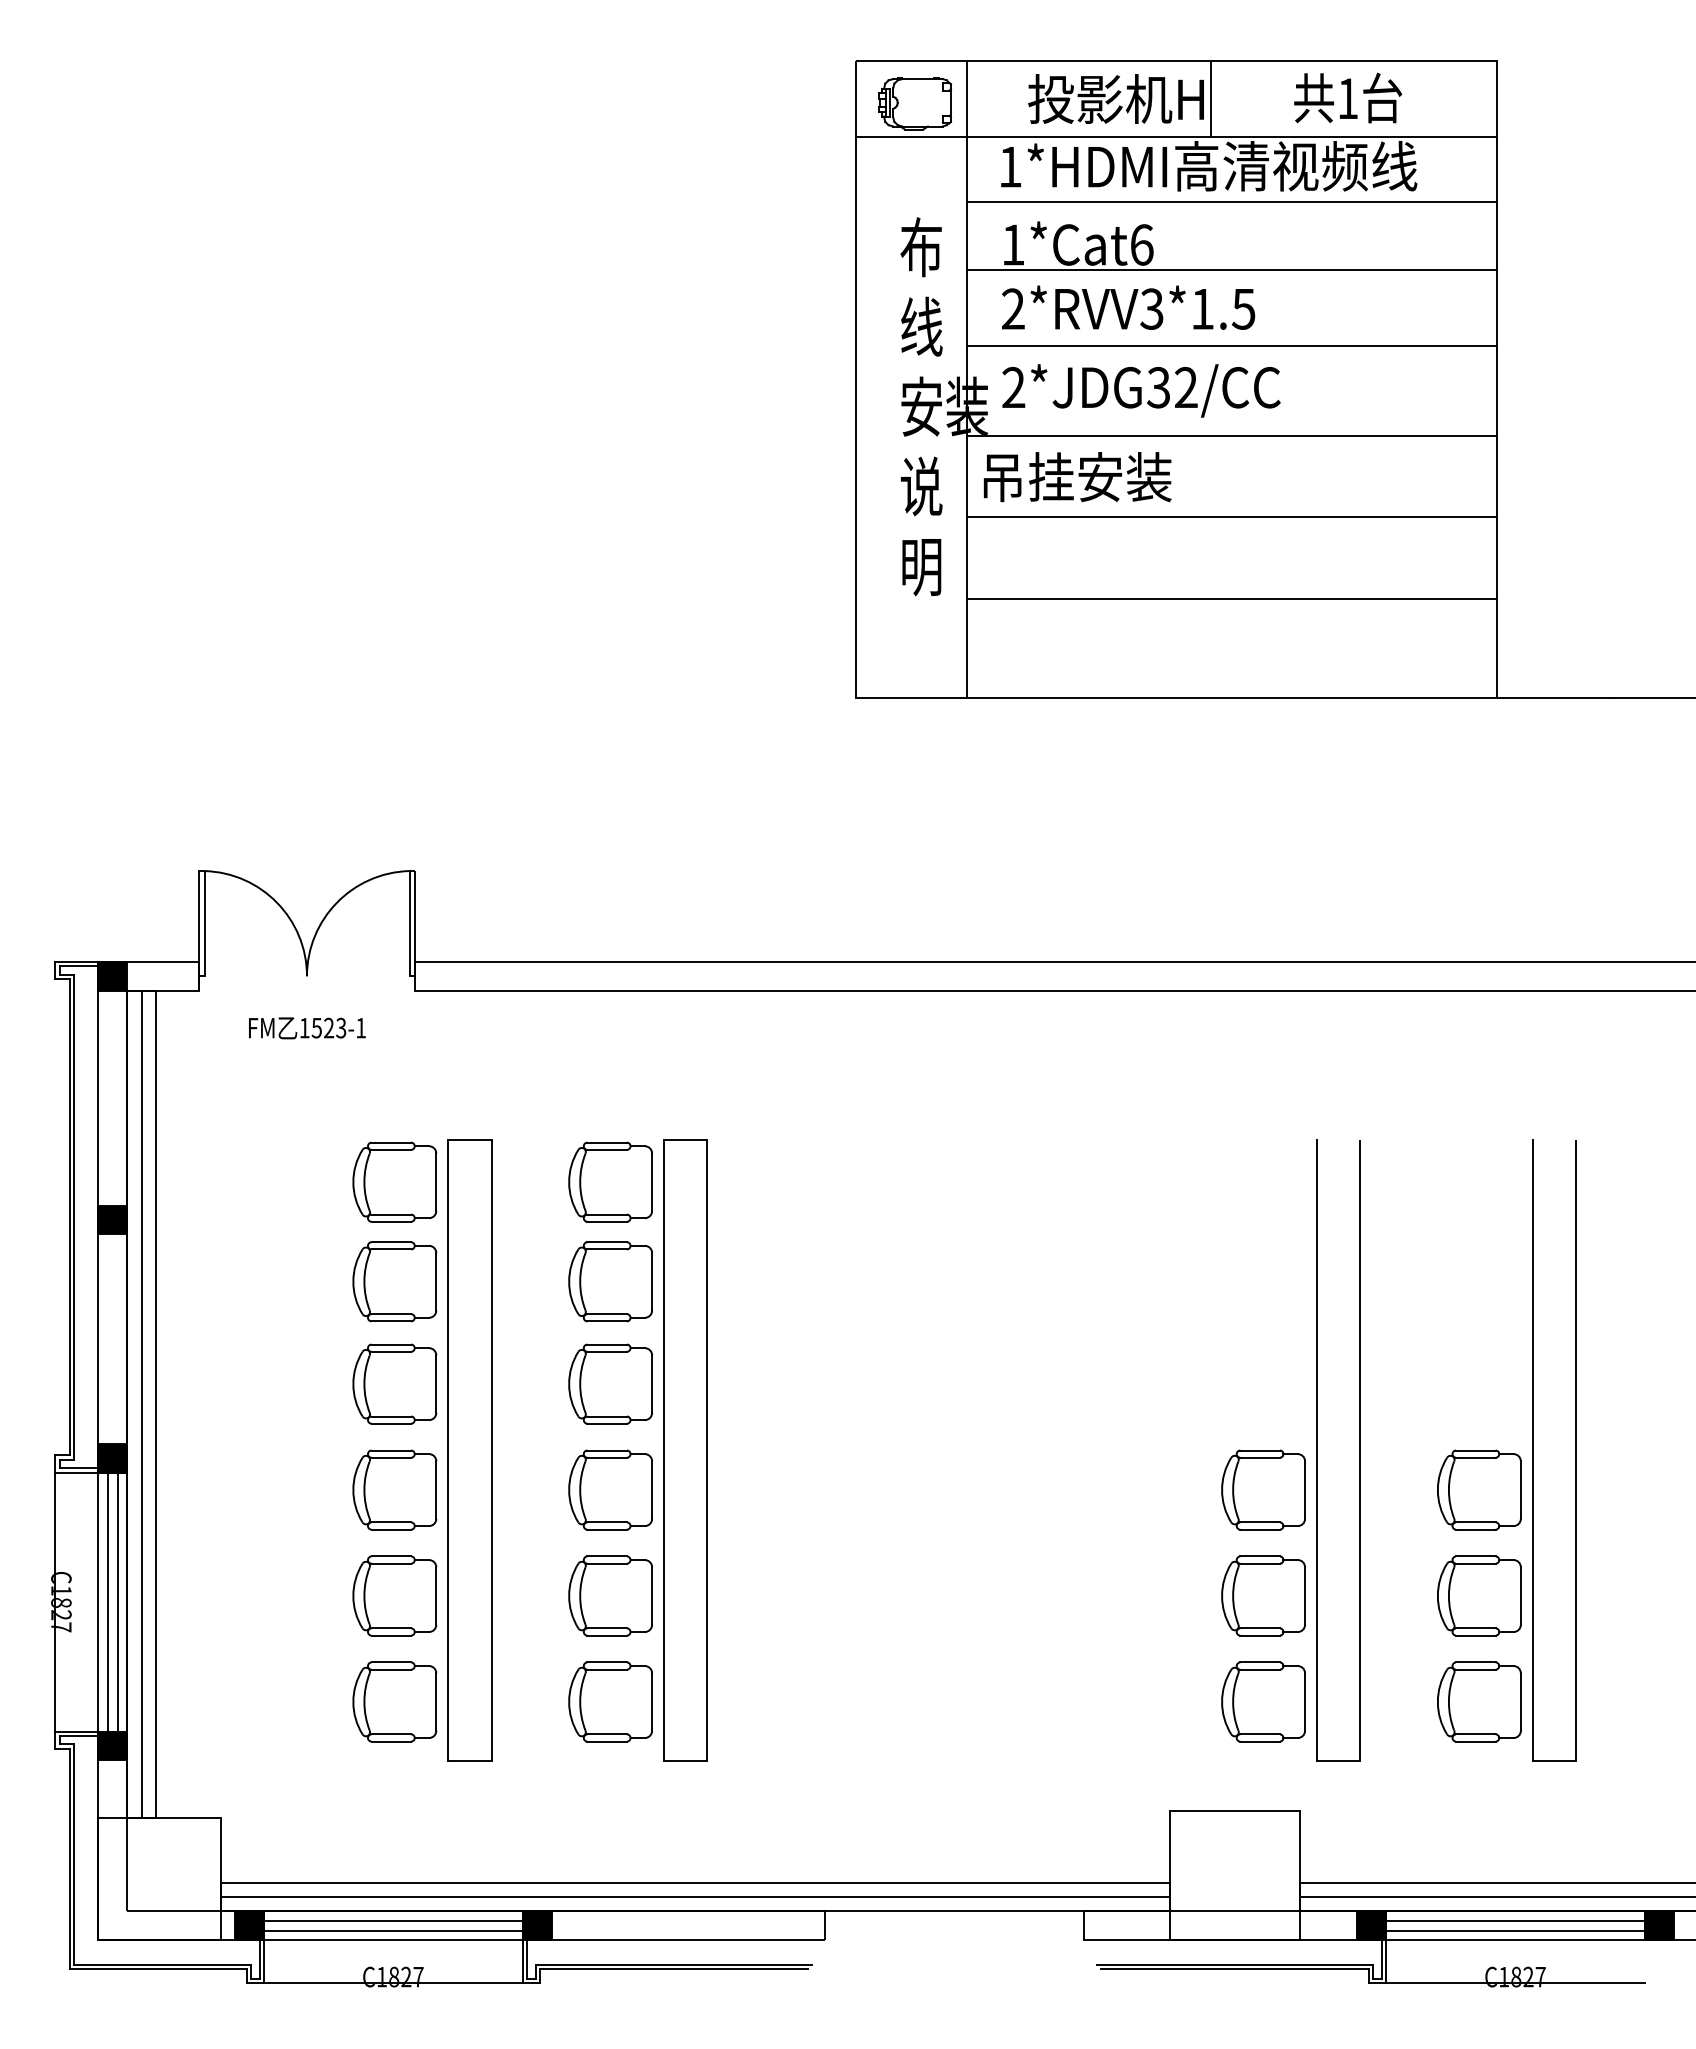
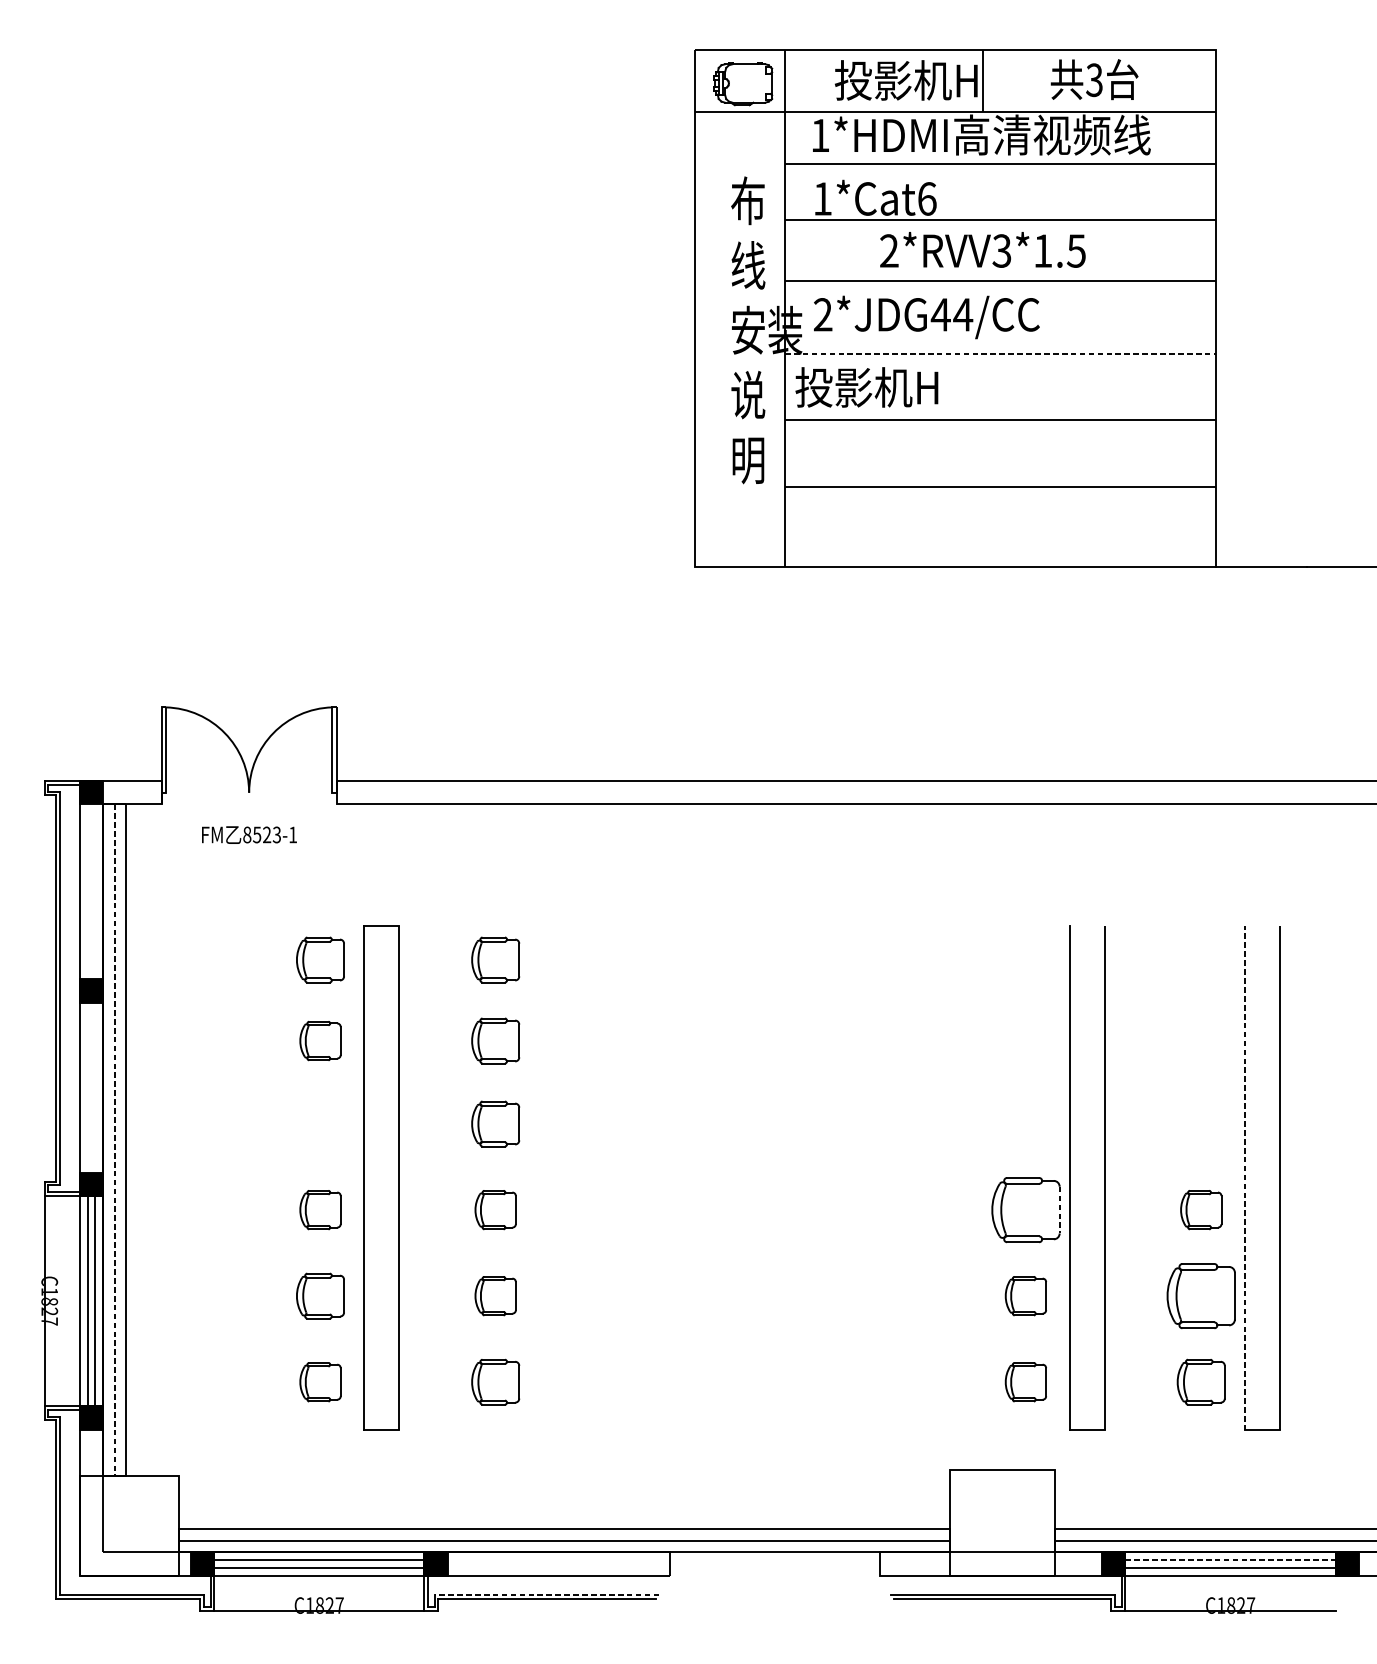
text: (1347, 98) -> (1094, 79), 1 -> 3
text: (1128, 307) -> (982, 249), moved
text: (1172, 387) -> (952, 314), 2*JDG32/CC -> 2*JDG44/CC
line: (1232, 436) -> (1000, 354), solid -> dashed
text: (1075, 477) -> (873, 387), 吊挂安装 -> 投影机H
text: (304, 1027) -> (247, 834), 1523-1 -> 8523-1
part: (394, 1181) -> (320, 959), size x0.7
part: (610, 1181) -> (495, 959), size x0.7
part: (394, 1281) -> (320, 1040), size x0.6
part: (610, 1281) -> (495, 1040), size x0.7
part: (394, 1383) -> (320, 1123), removed
part: (610, 1383) -> (495, 1123), size x0.7
line: (141, 1404) -> (114, 1140), solid -> dashed
part: (685, 1450) -> (556, 1177), removed
line: (1532, 1450) -> (1244, 1177), solid -> dashed
part: (394, 1489) -> (320, 1209), size x0.6
part: (610, 1489) -> (495, 1209), size x0.6
part: (1479, 1489) -> (1201, 1209), size x0.6
line: (1305, 1490) -> (1060, 1210), solid -> dashed
part: (394, 1595) -> (320, 1295), size x0.7
part: (610, 1595) -> (495, 1295), size x0.6
part: (1263, 1595) -> (1025, 1295), size x0.6
part: (394, 1701) -> (320, 1381), size x0.6
part: (610, 1701) -> (495, 1381), size x0.7
part: (1263, 1701) -> (1025, 1381), size x0.6
part: (1479, 1701) -> (1201, 1381), size x0.7
line: (1515, 1920) -> (1230, 1559), solid -> dashed
line: (673, 1964) -> (546, 1595), solid -> dashed

